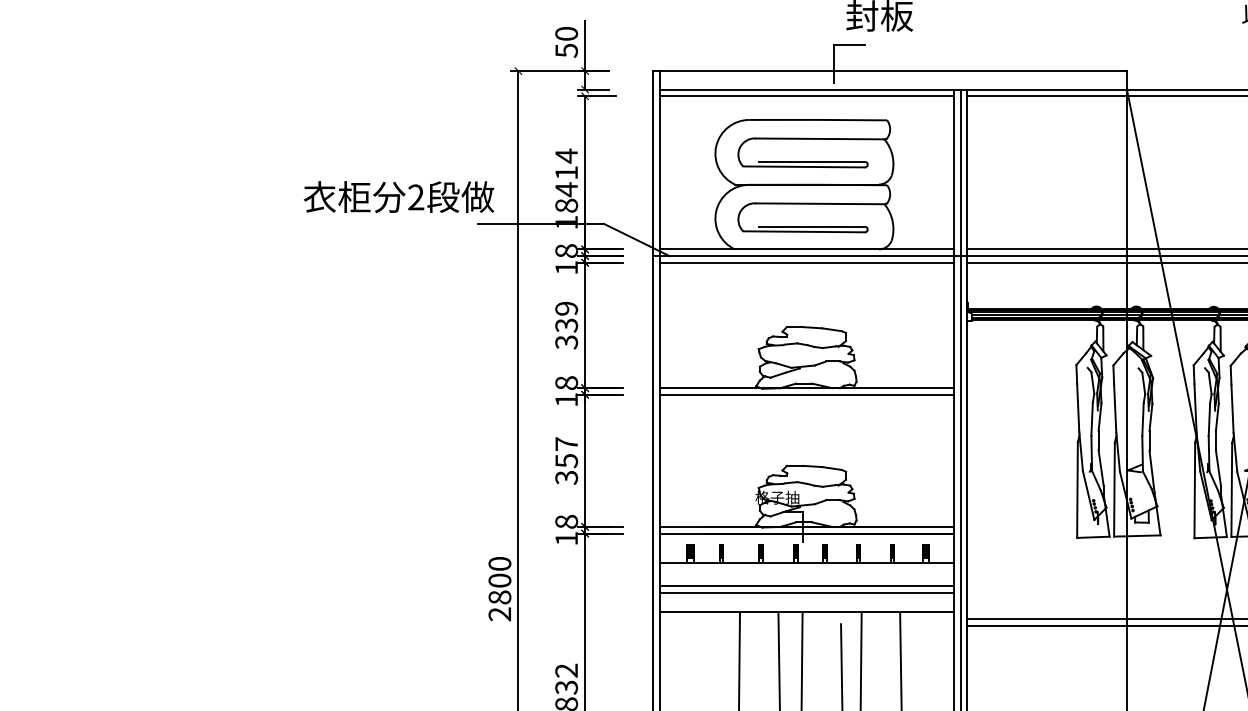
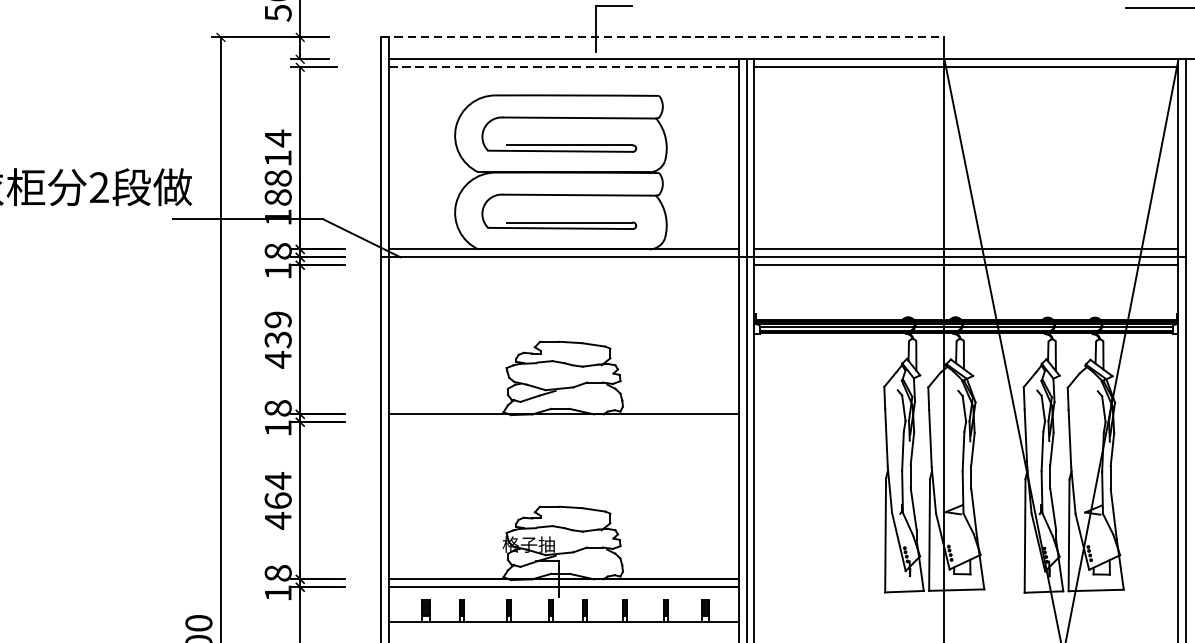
line: (890, 71) -> (663, 37), solid -> dashed
line: (806, 96) -> (563, 67), solid -> dashed
text: (566, 189) -> (278, 178), 414 -> 814
line: (806, 262) -> (563, 264), removed
text: (566, 341) -> (278, 358), 339 -> 439
line: (806, 394) -> (563, 421), removed
text: (566, 460) -> (278, 500), 357 -> 464

